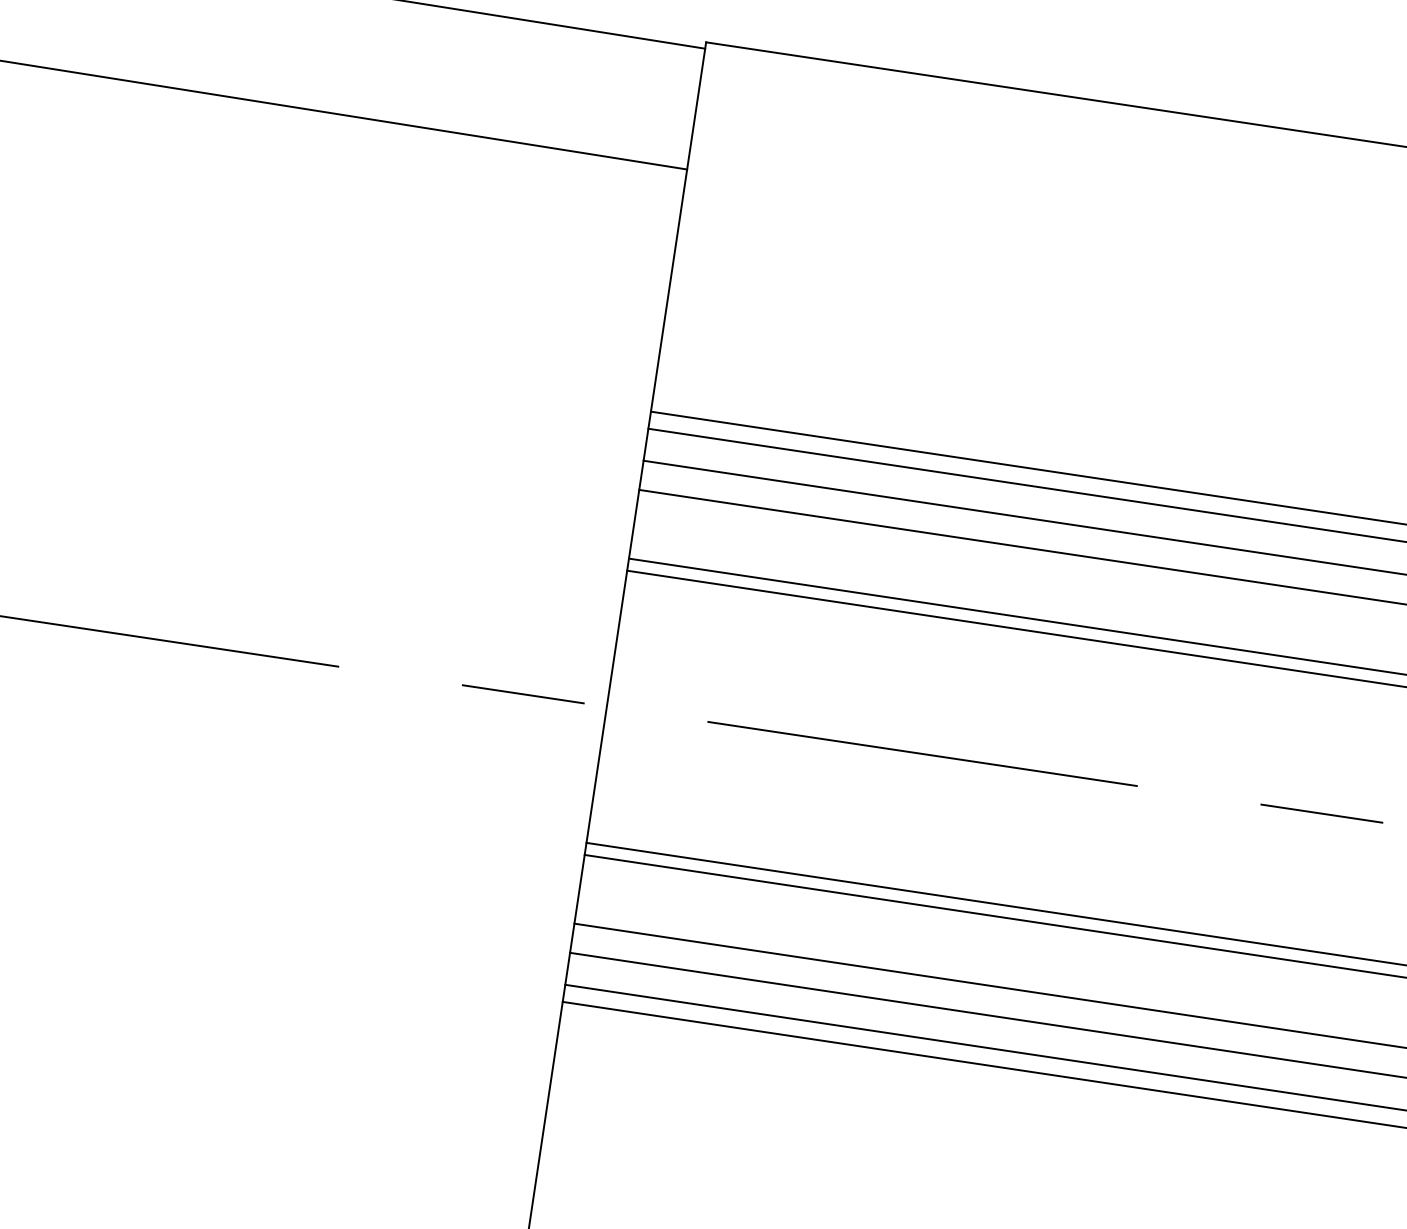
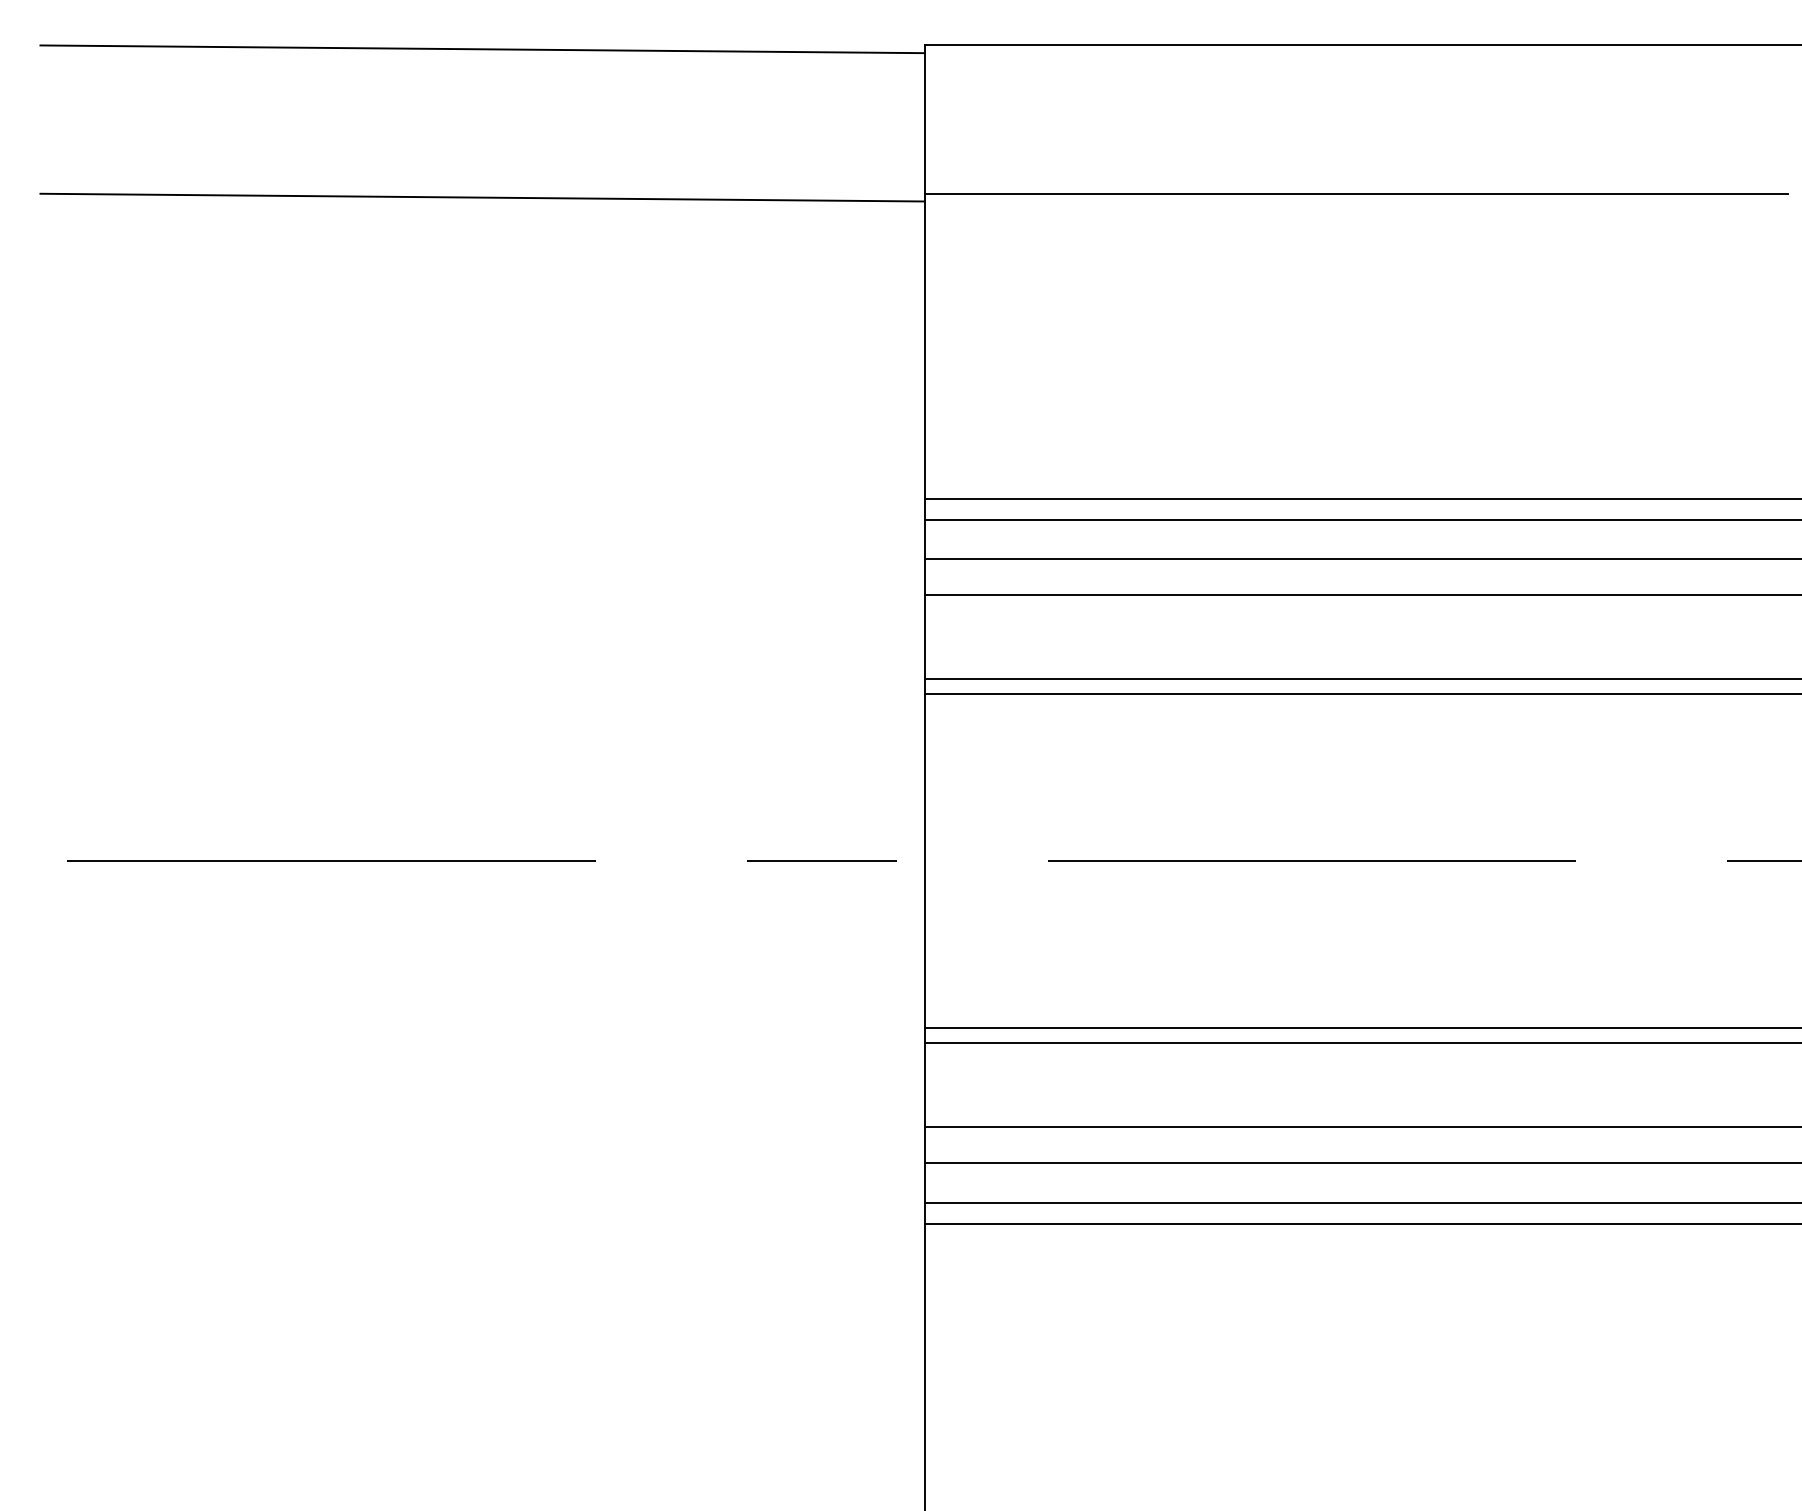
line: (1039, 215) -> (1355, 193), added

